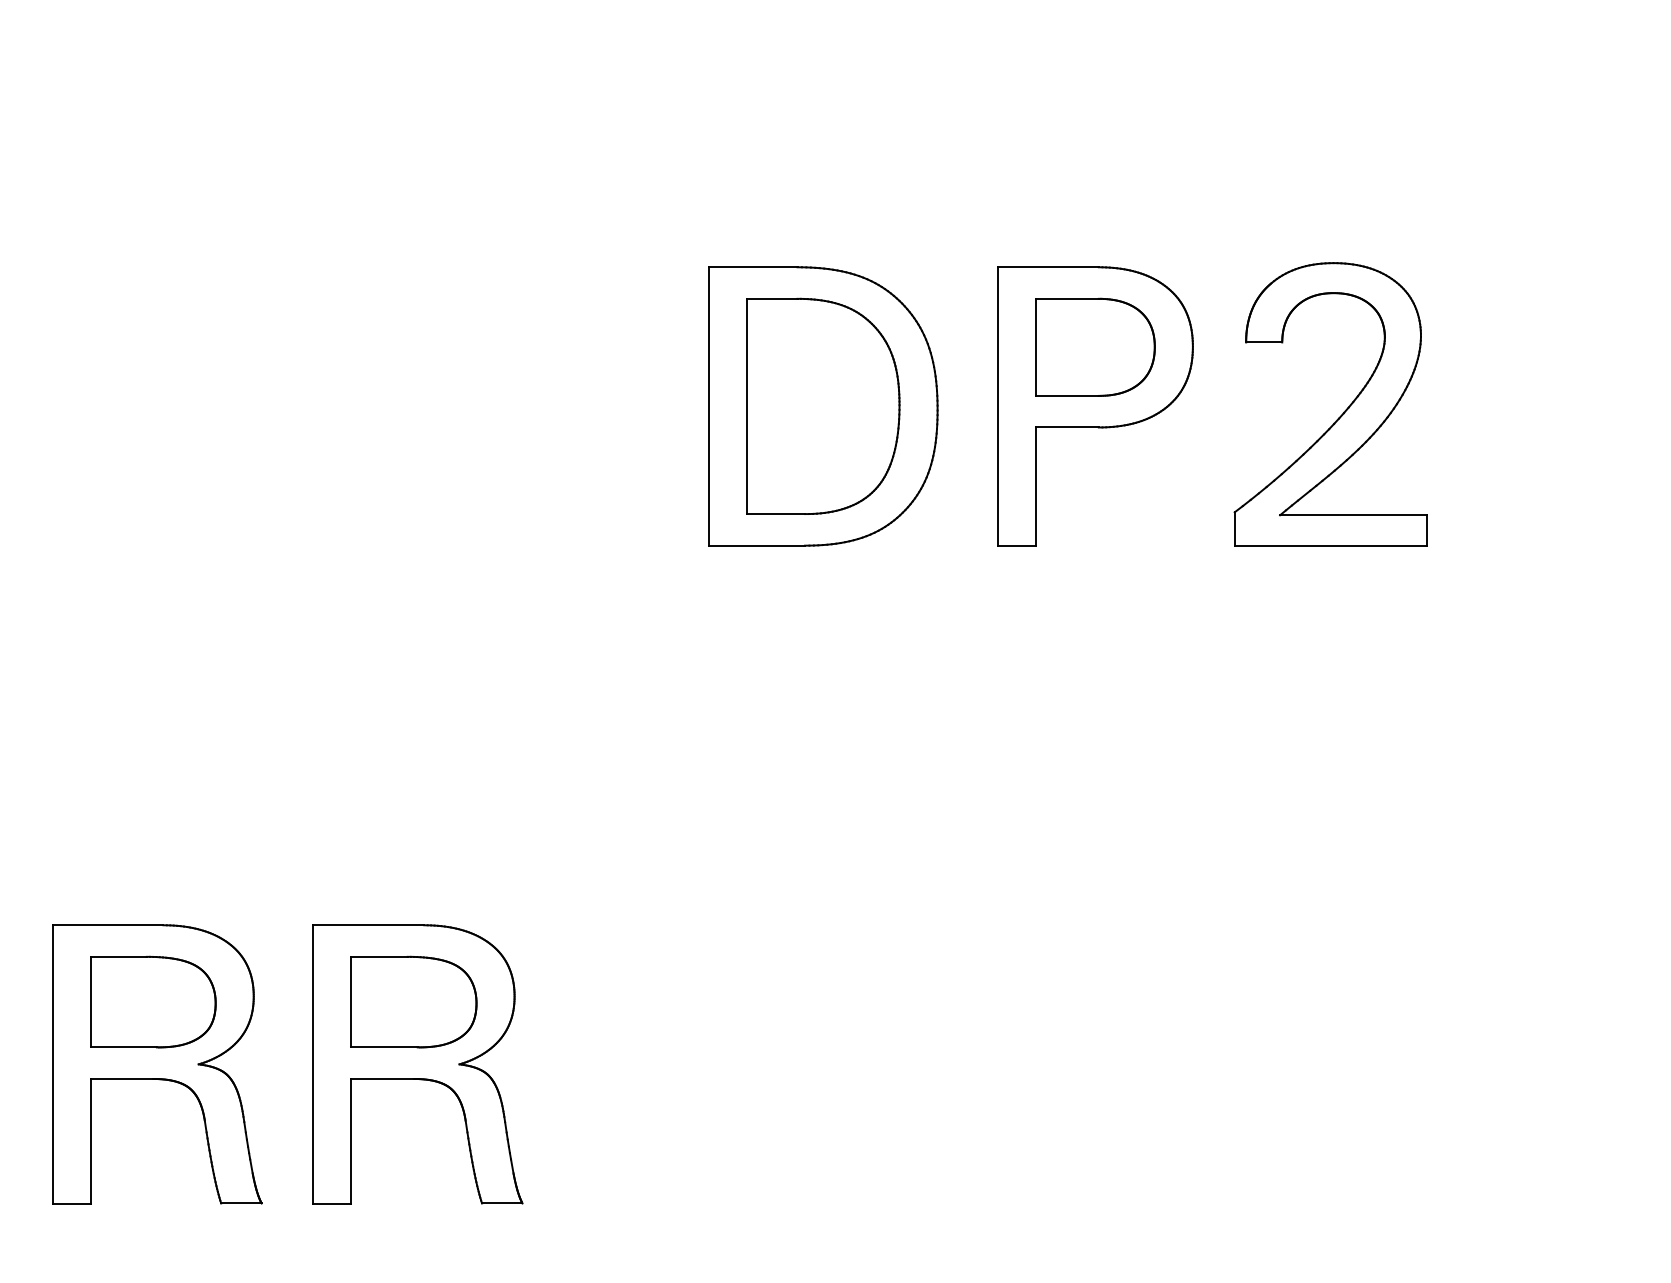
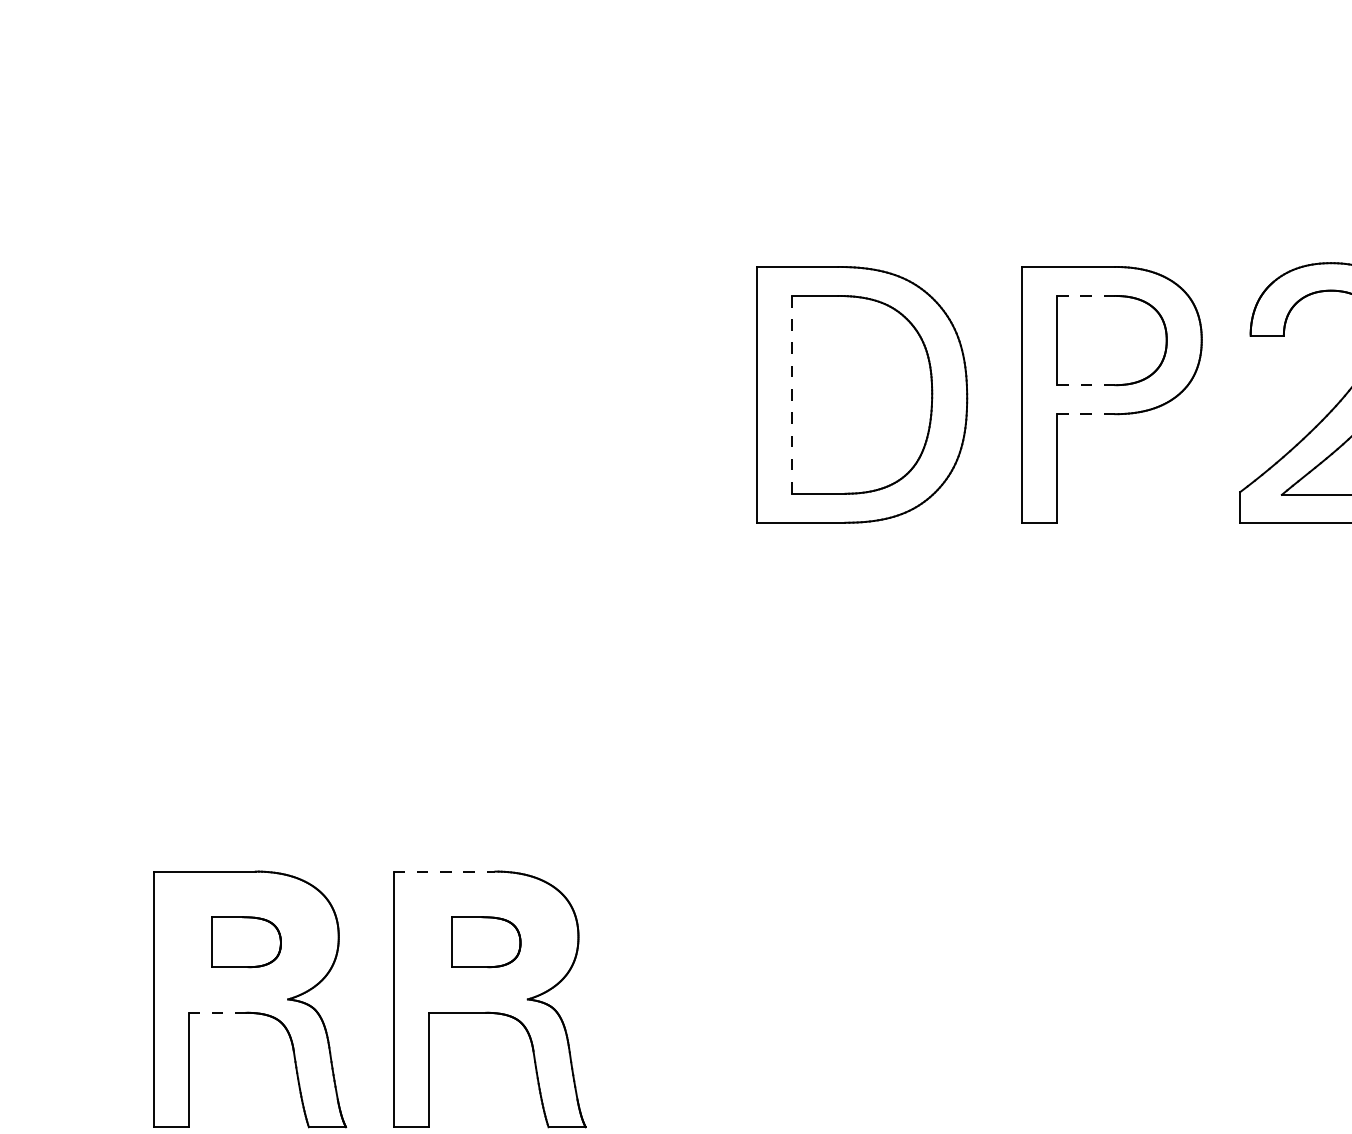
line: (1067, 298) -> (1086, 295), solid -> dashed
line: (1067, 395) -> (1086, 384), solid -> dashed
line: (747, 406) -> (792, 394), solid -> dashed
line: (1067, 427) -> (1086, 414), solid -> dashed
line: (369, 925) -> (445, 871), solid -> dashed
part: (153, 1001) -> (246, 941), size x0.6
part: (413, 1001) -> (485, 941), size x0.6
line: (121, 1078) -> (217, 1012), solid -> dashed

